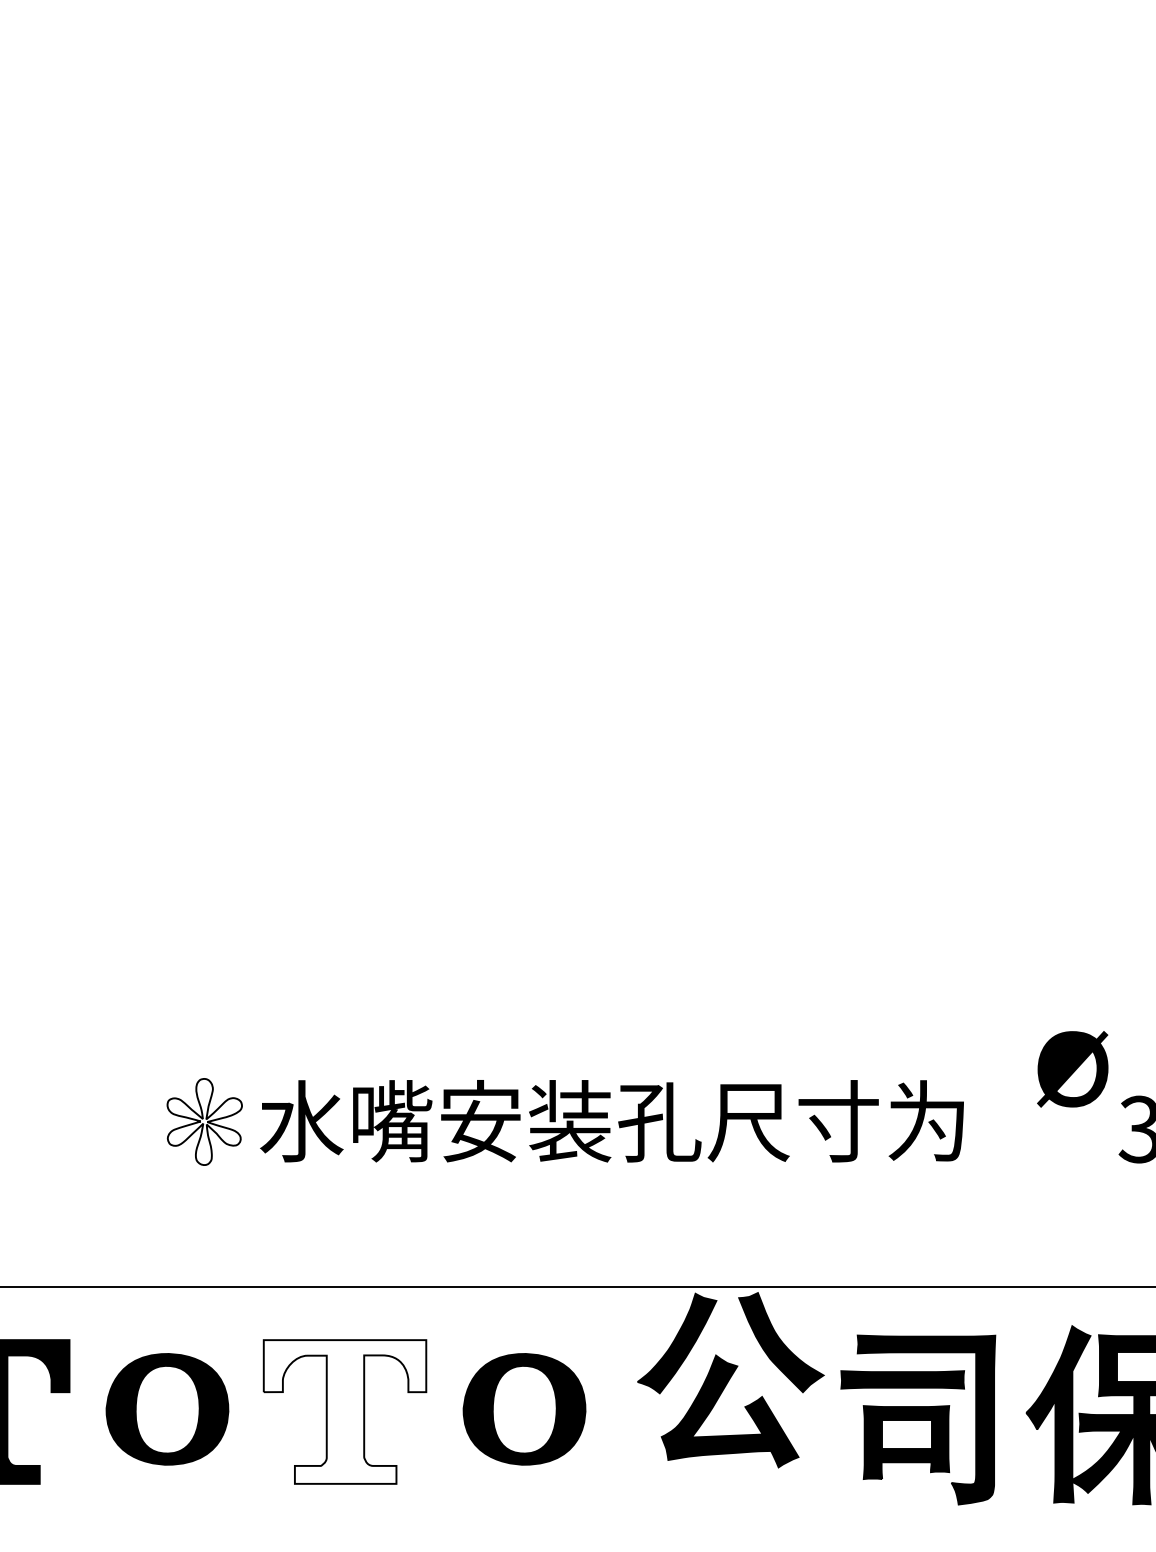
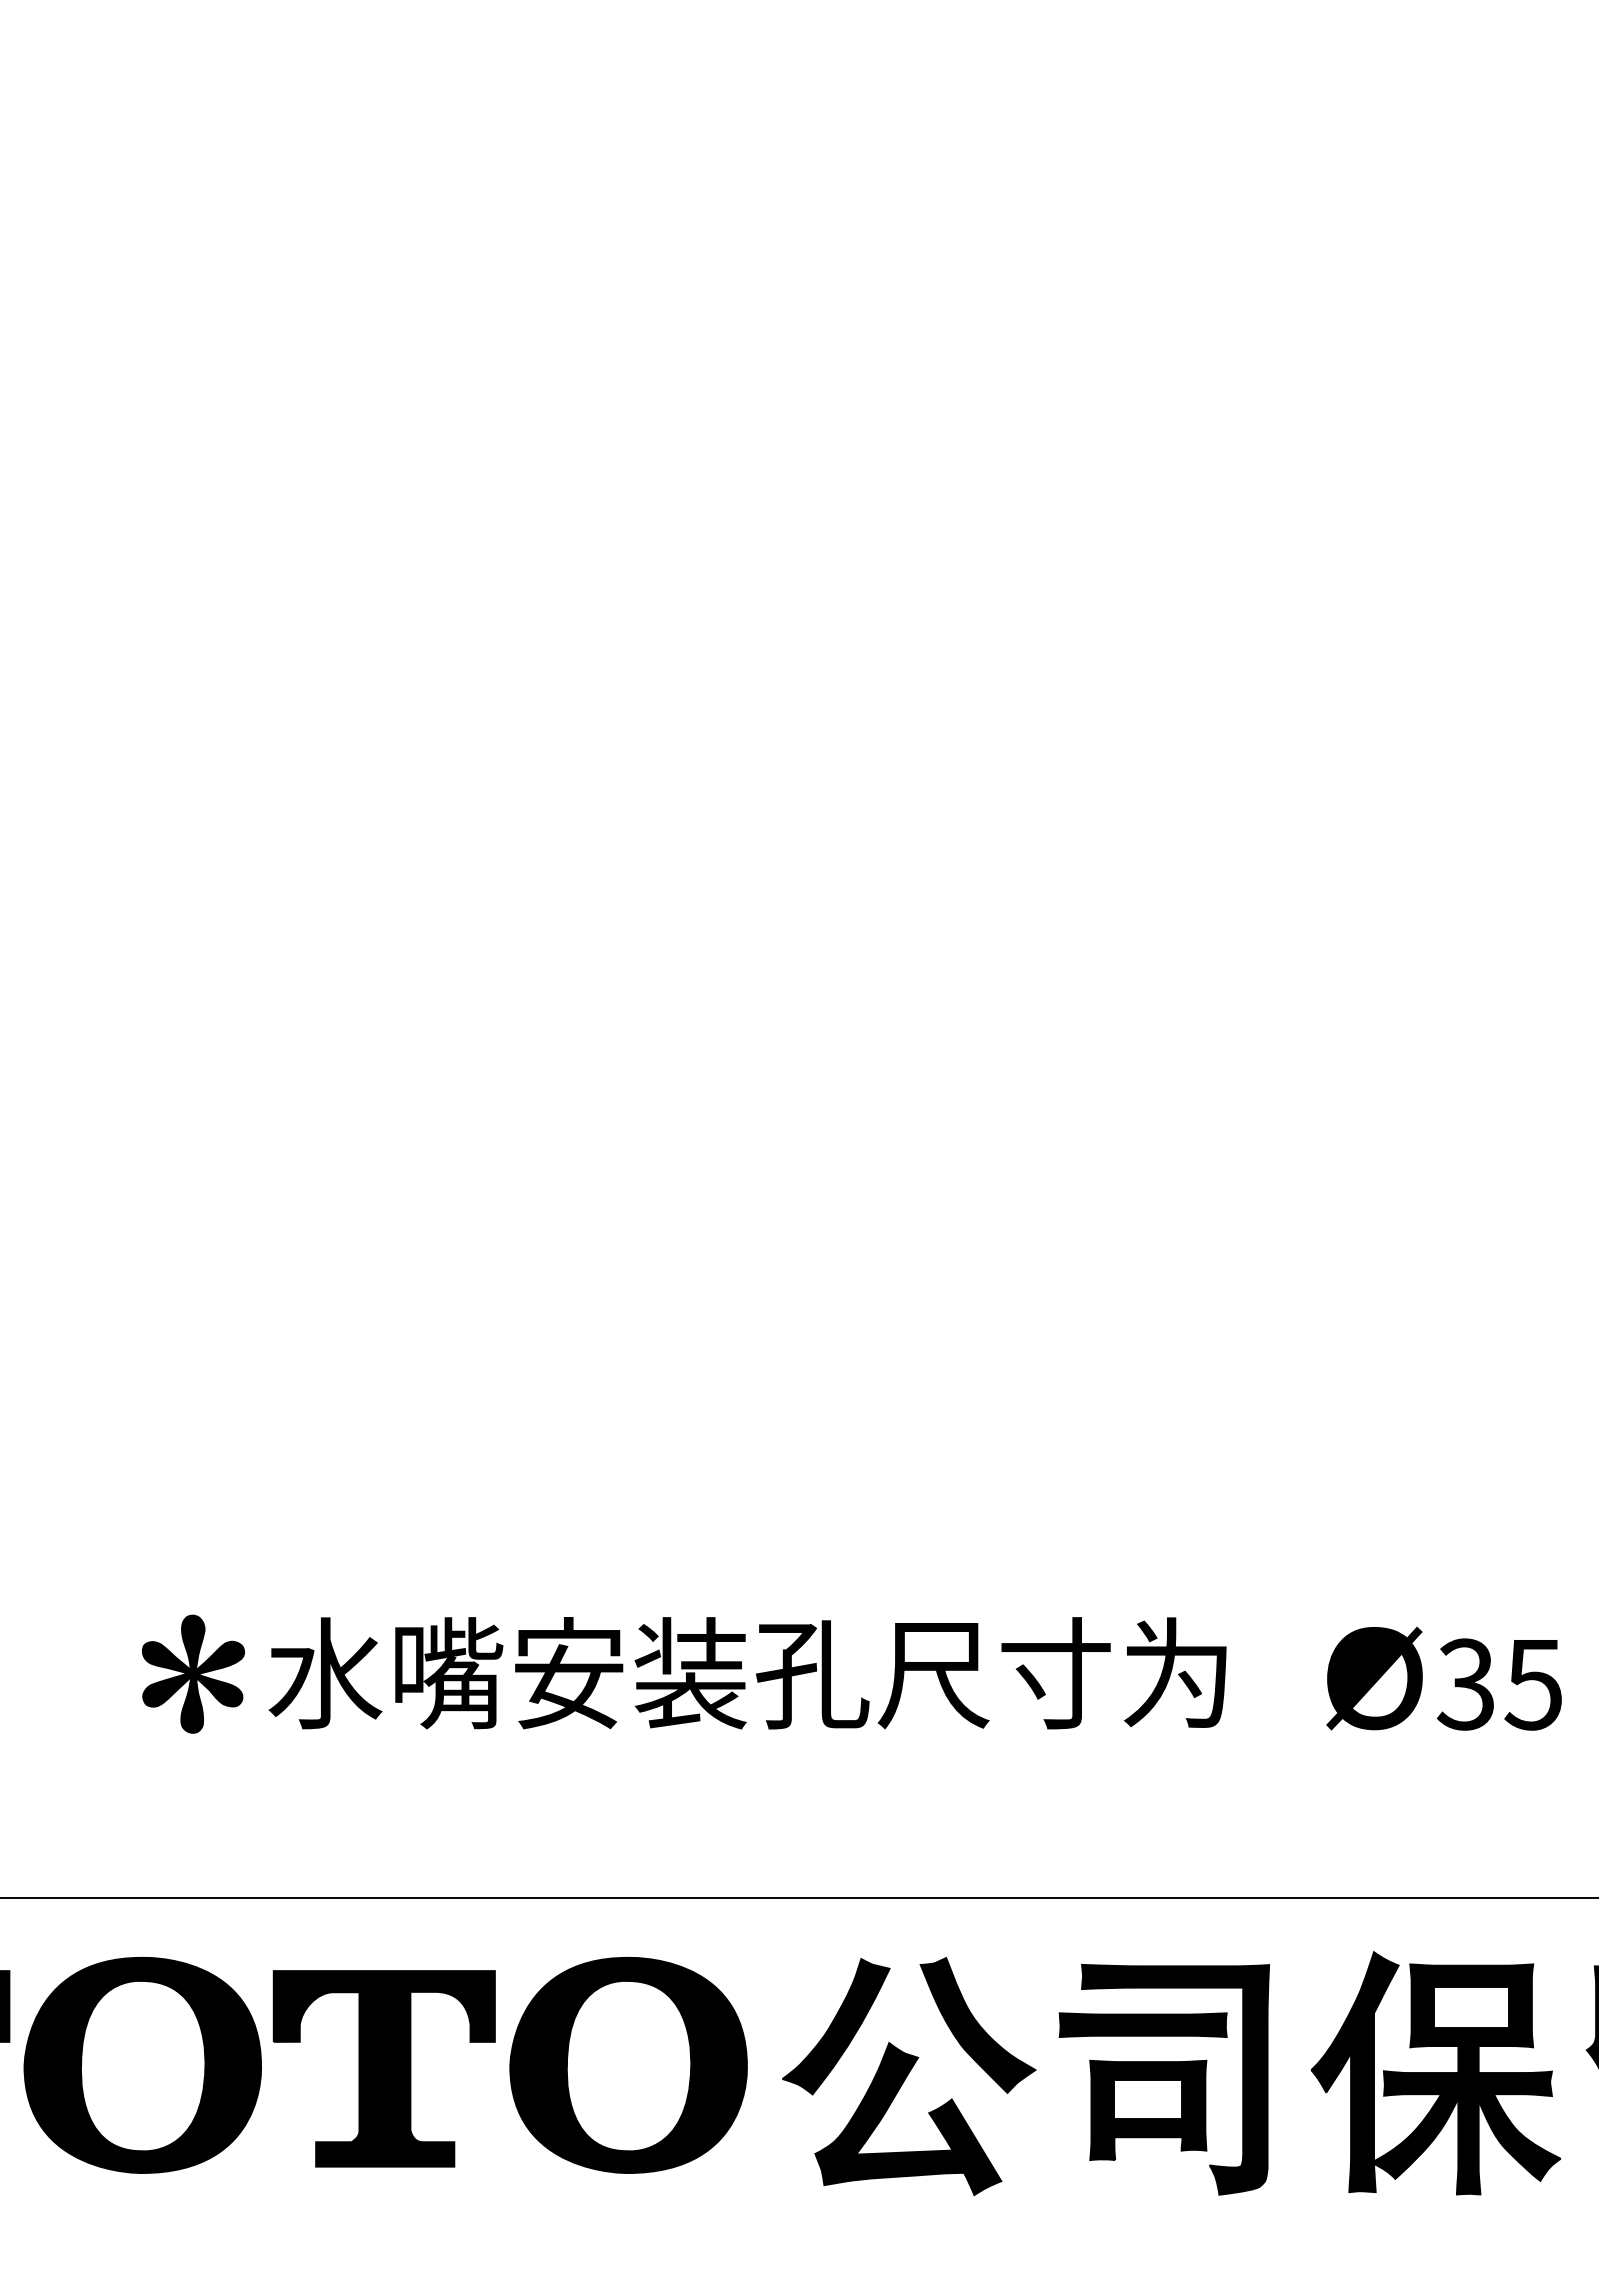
part: (1072, 1069) -> (1374, 1678), moved
fill: (204, 1121) -> (193, 1673), added
part: (730, 1380) -> (909, 2076), moved
part: (167, 1408) -> (142, 2064), size x1.43
part: (524, 1408) -> (628, 2064), size x1.43
fill: (344, 1411) -> (383, 2068), added

